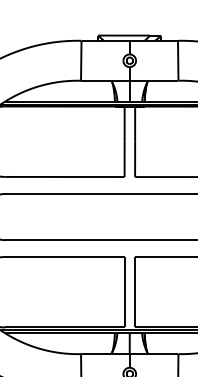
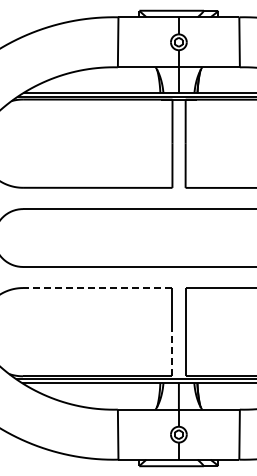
line: (64, 257) -> (97, 288), solid -> dashed
line: (124, 309) -> (172, 353), solid -> dashed

